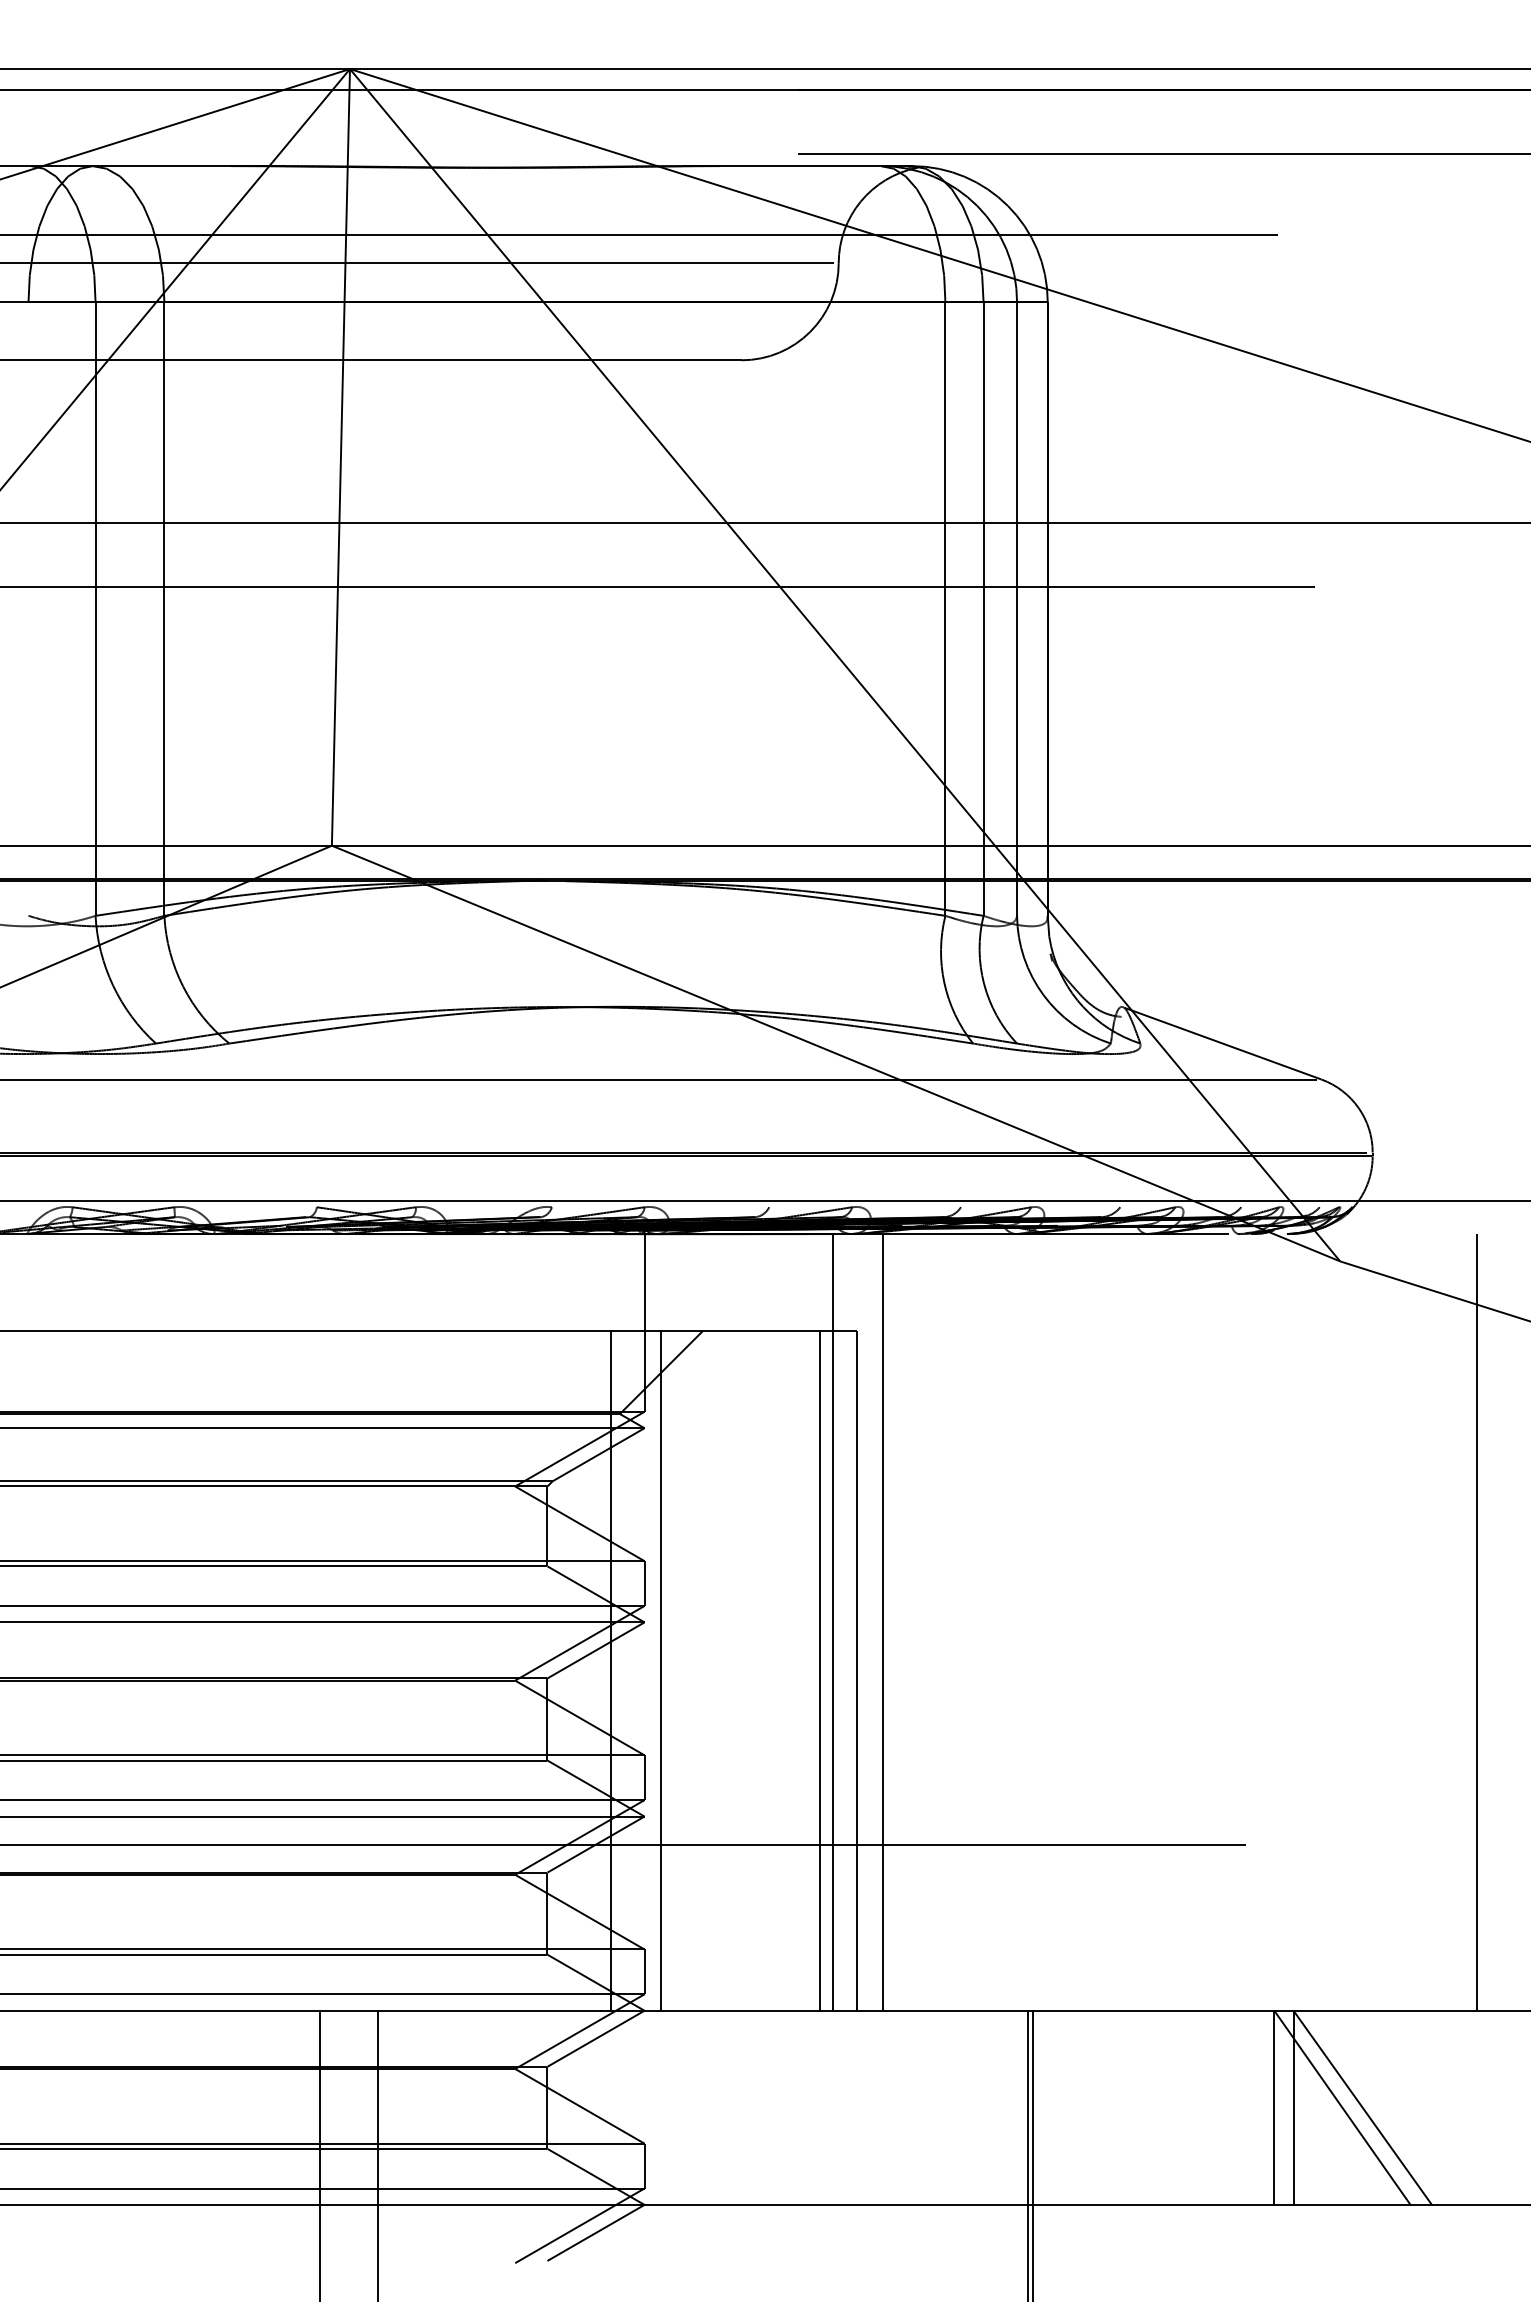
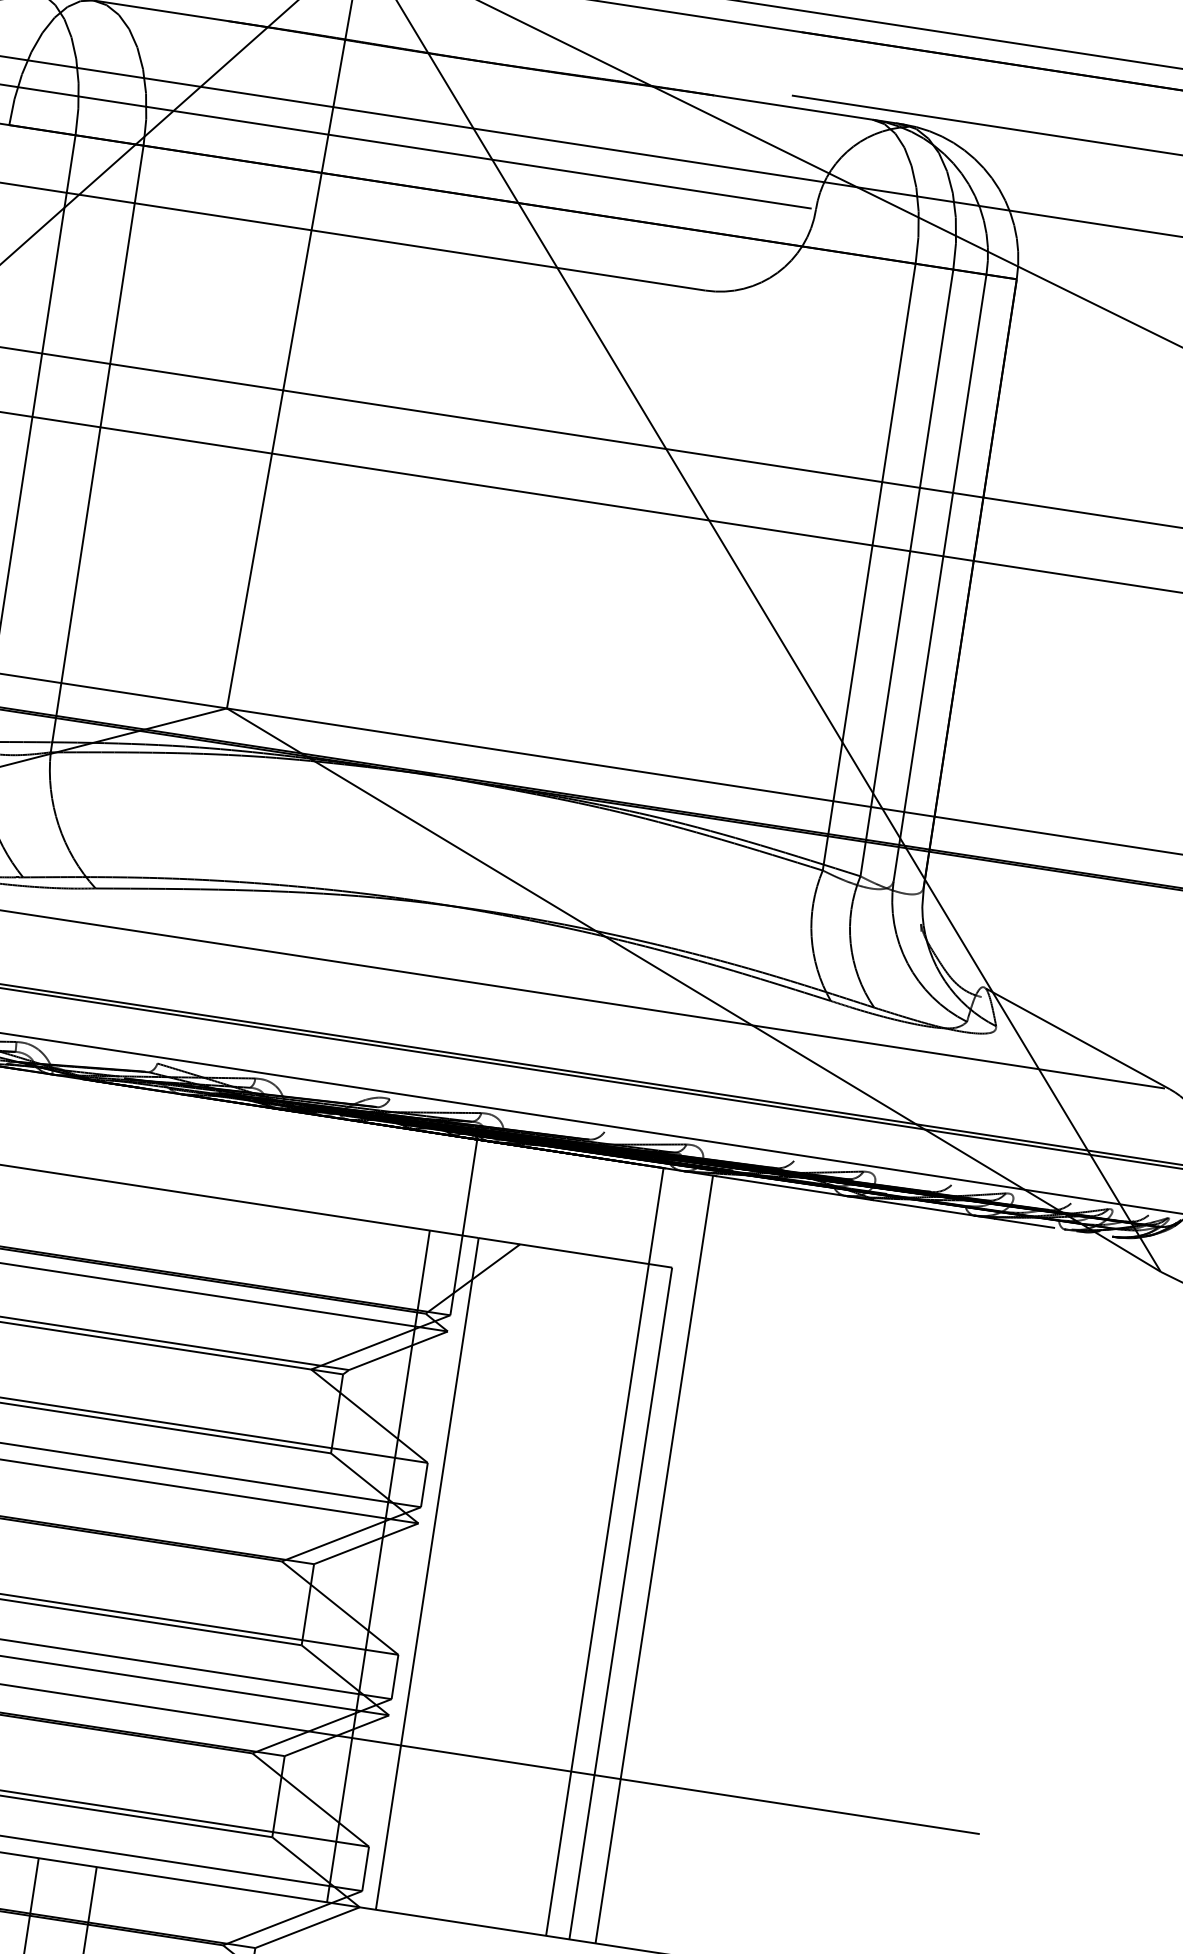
line: (820, 1670) -> (585, 1597), removed

